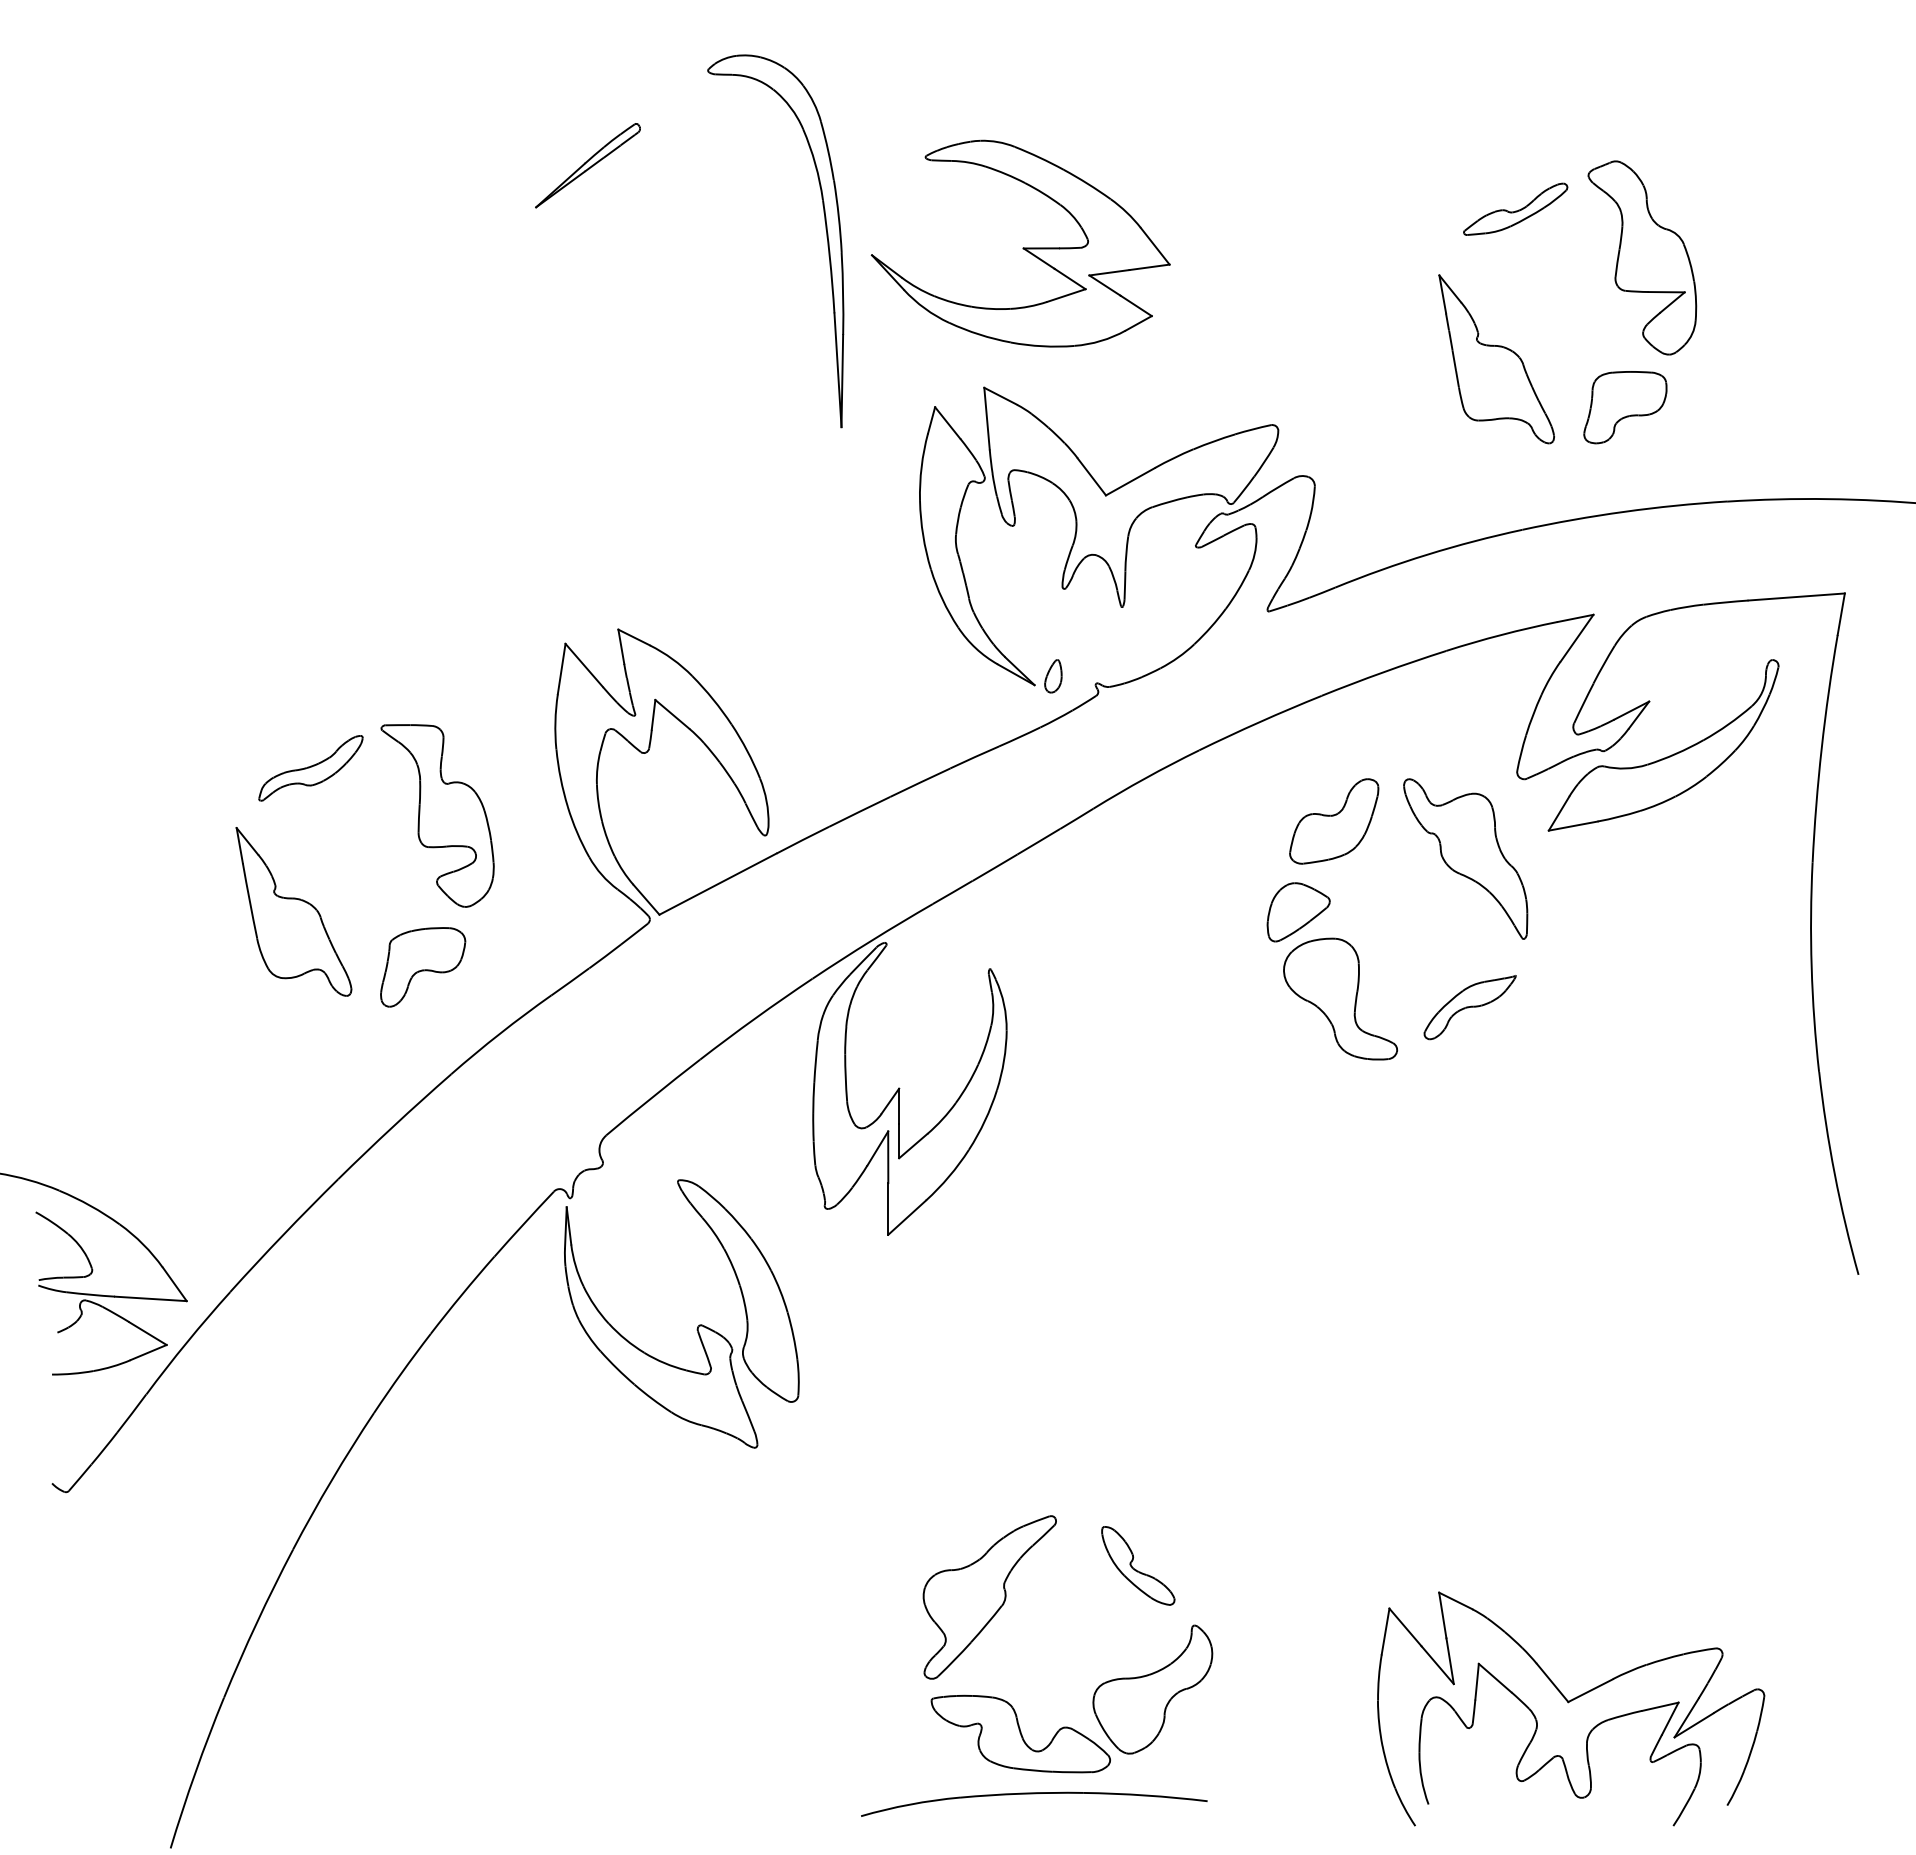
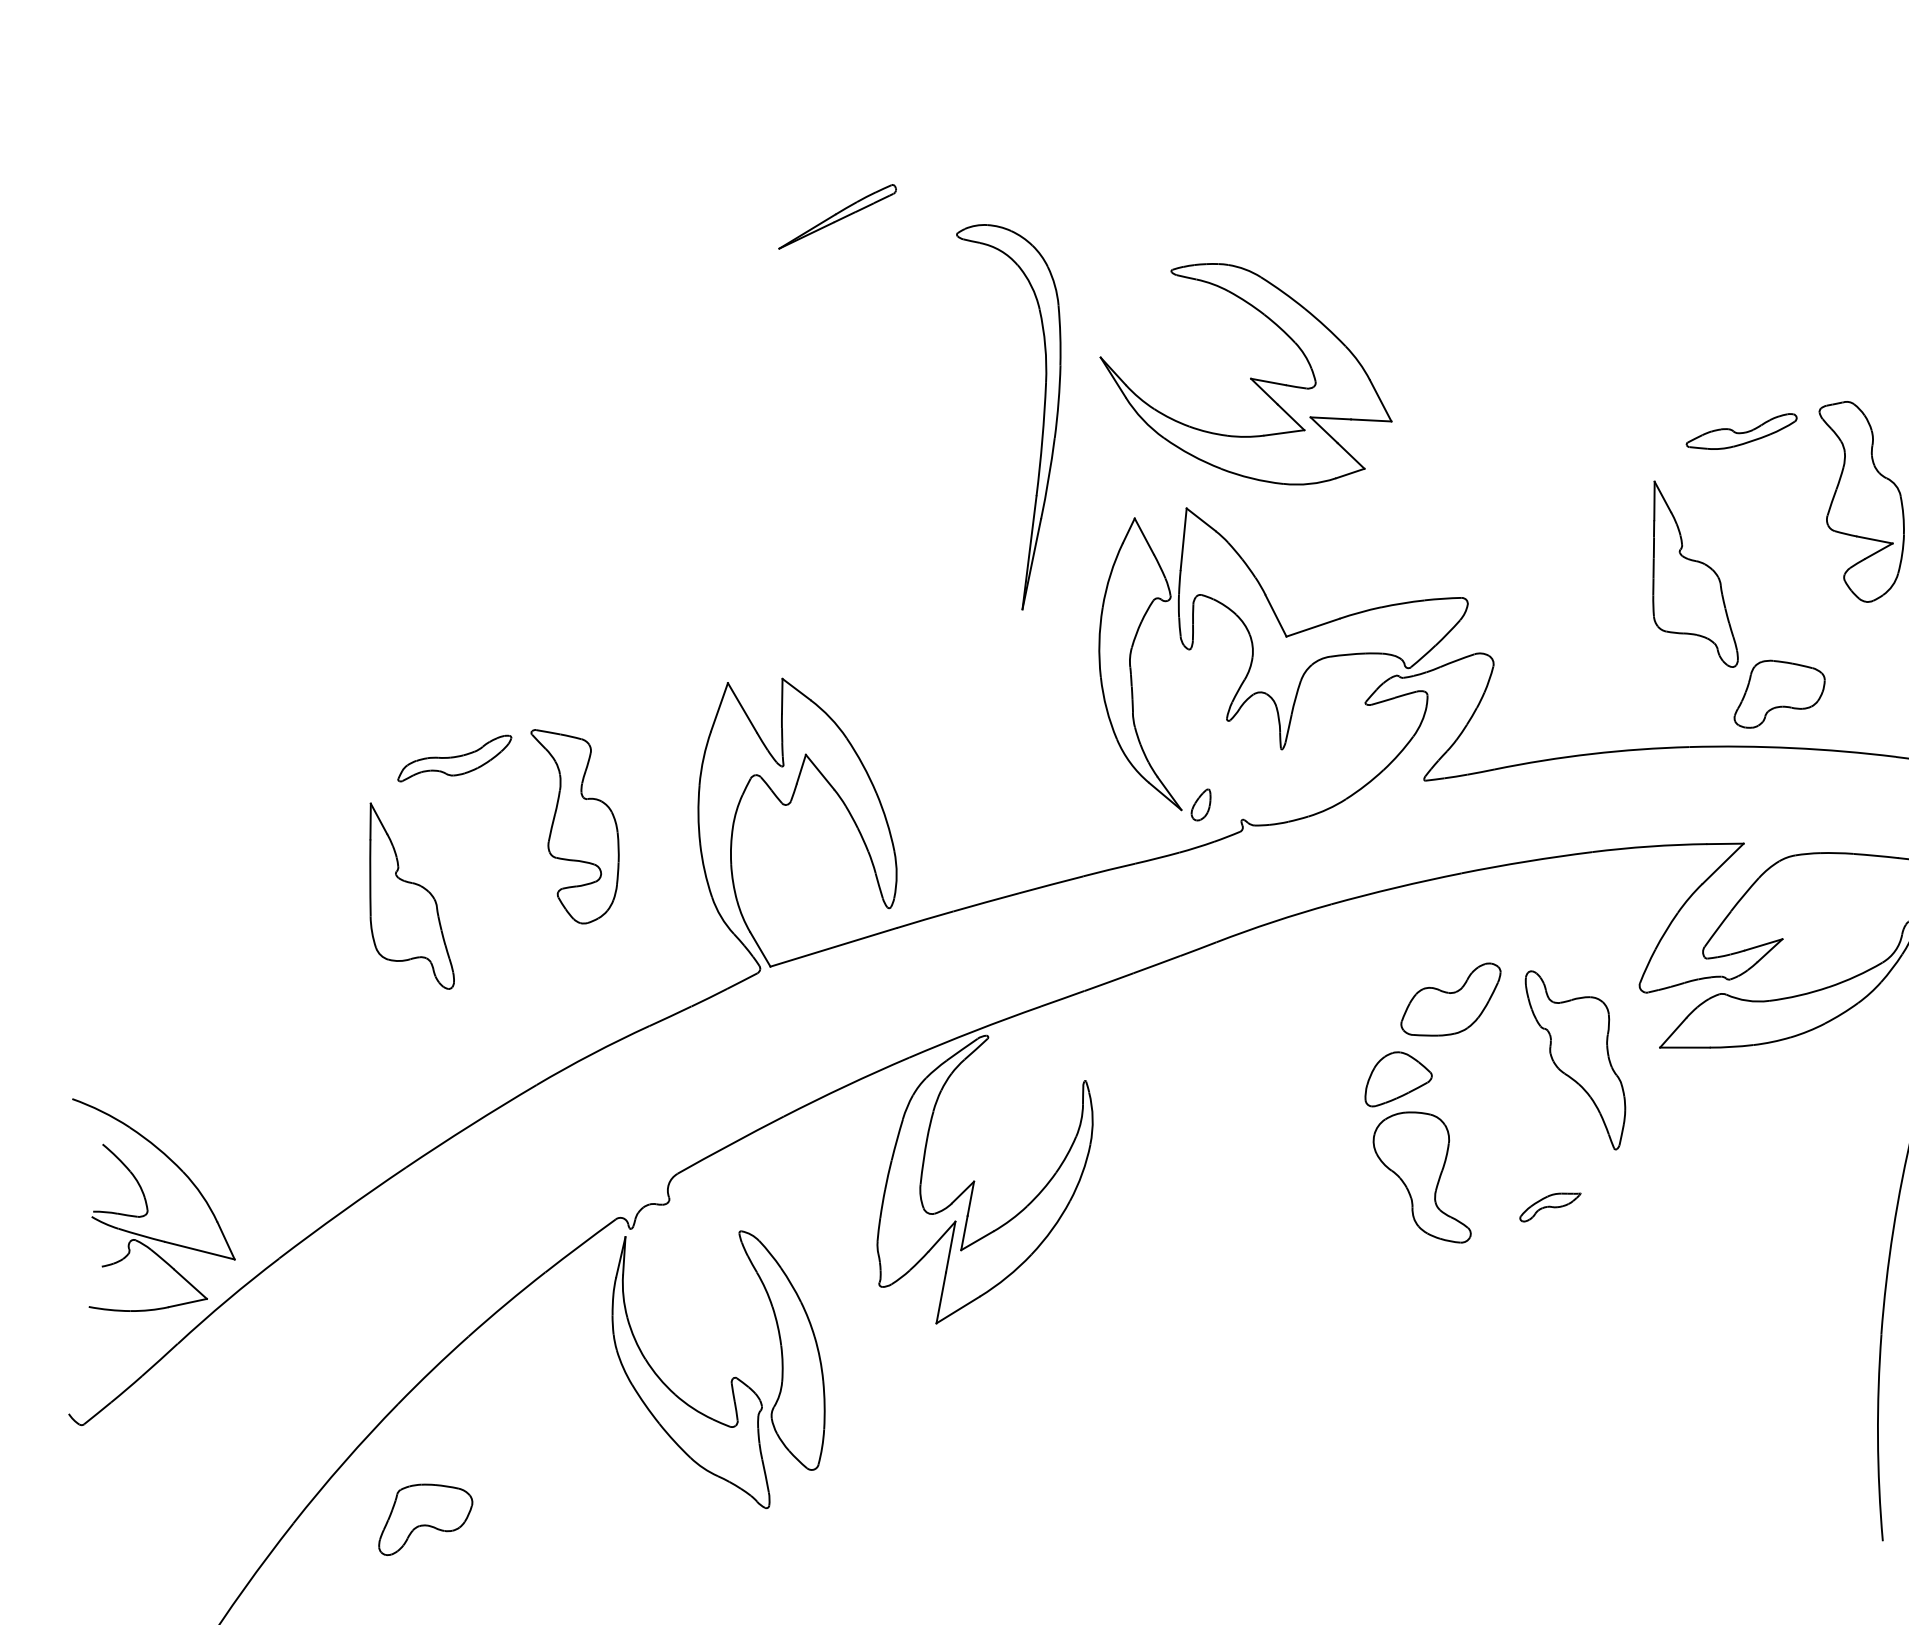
part: (826, 237) -> (1042, 420), moved
part: (1625, 407) -> (1780, 697), moved
part: (423, 967) -> (426, 1522), moved
part: (1469, 1007) -> (1549, 1206), size x0.6

